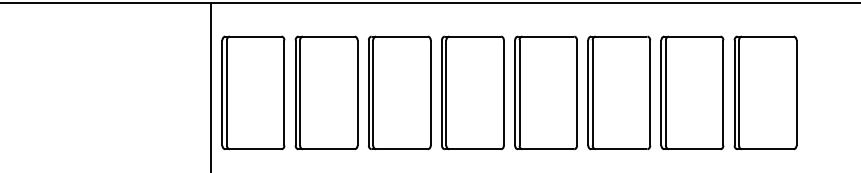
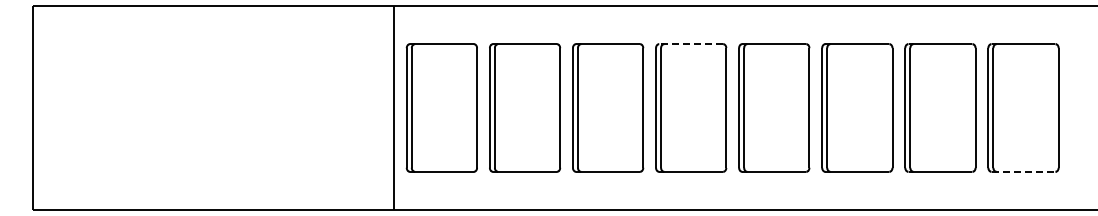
line: (473, 37) -> (691, 44), solid -> dashed
line: (765, 148) -> (1023, 171), solid -> dashed

